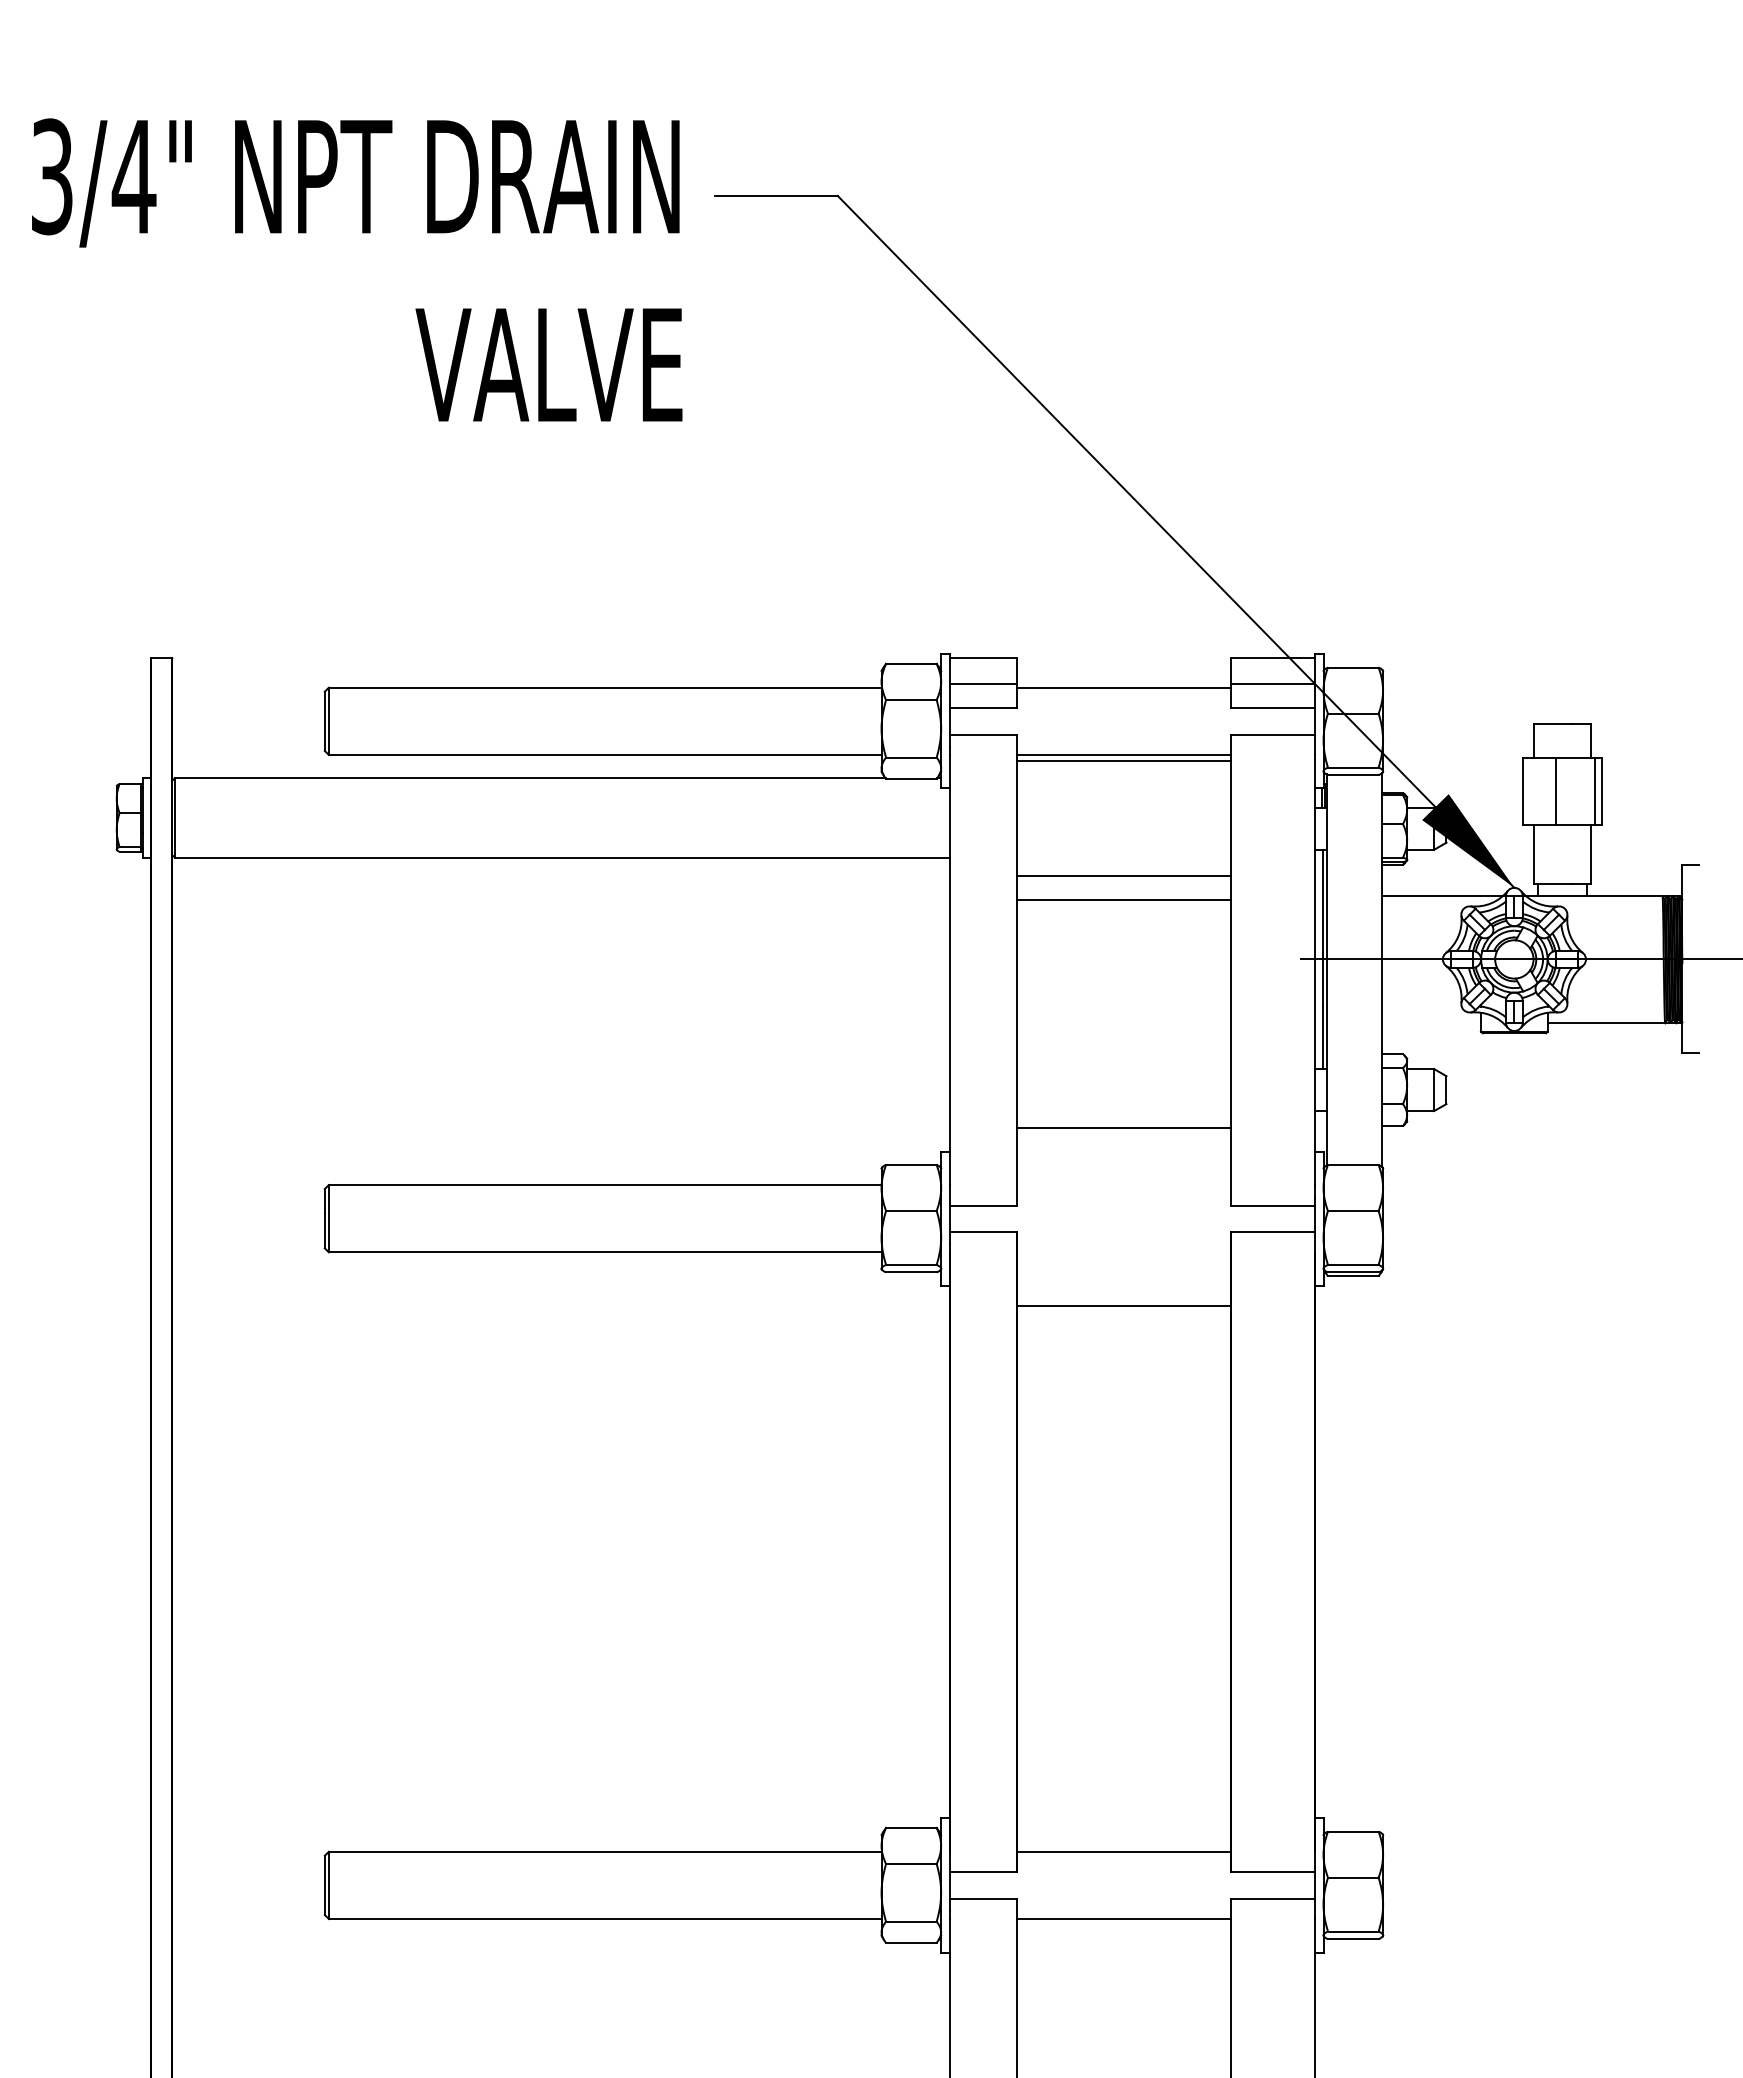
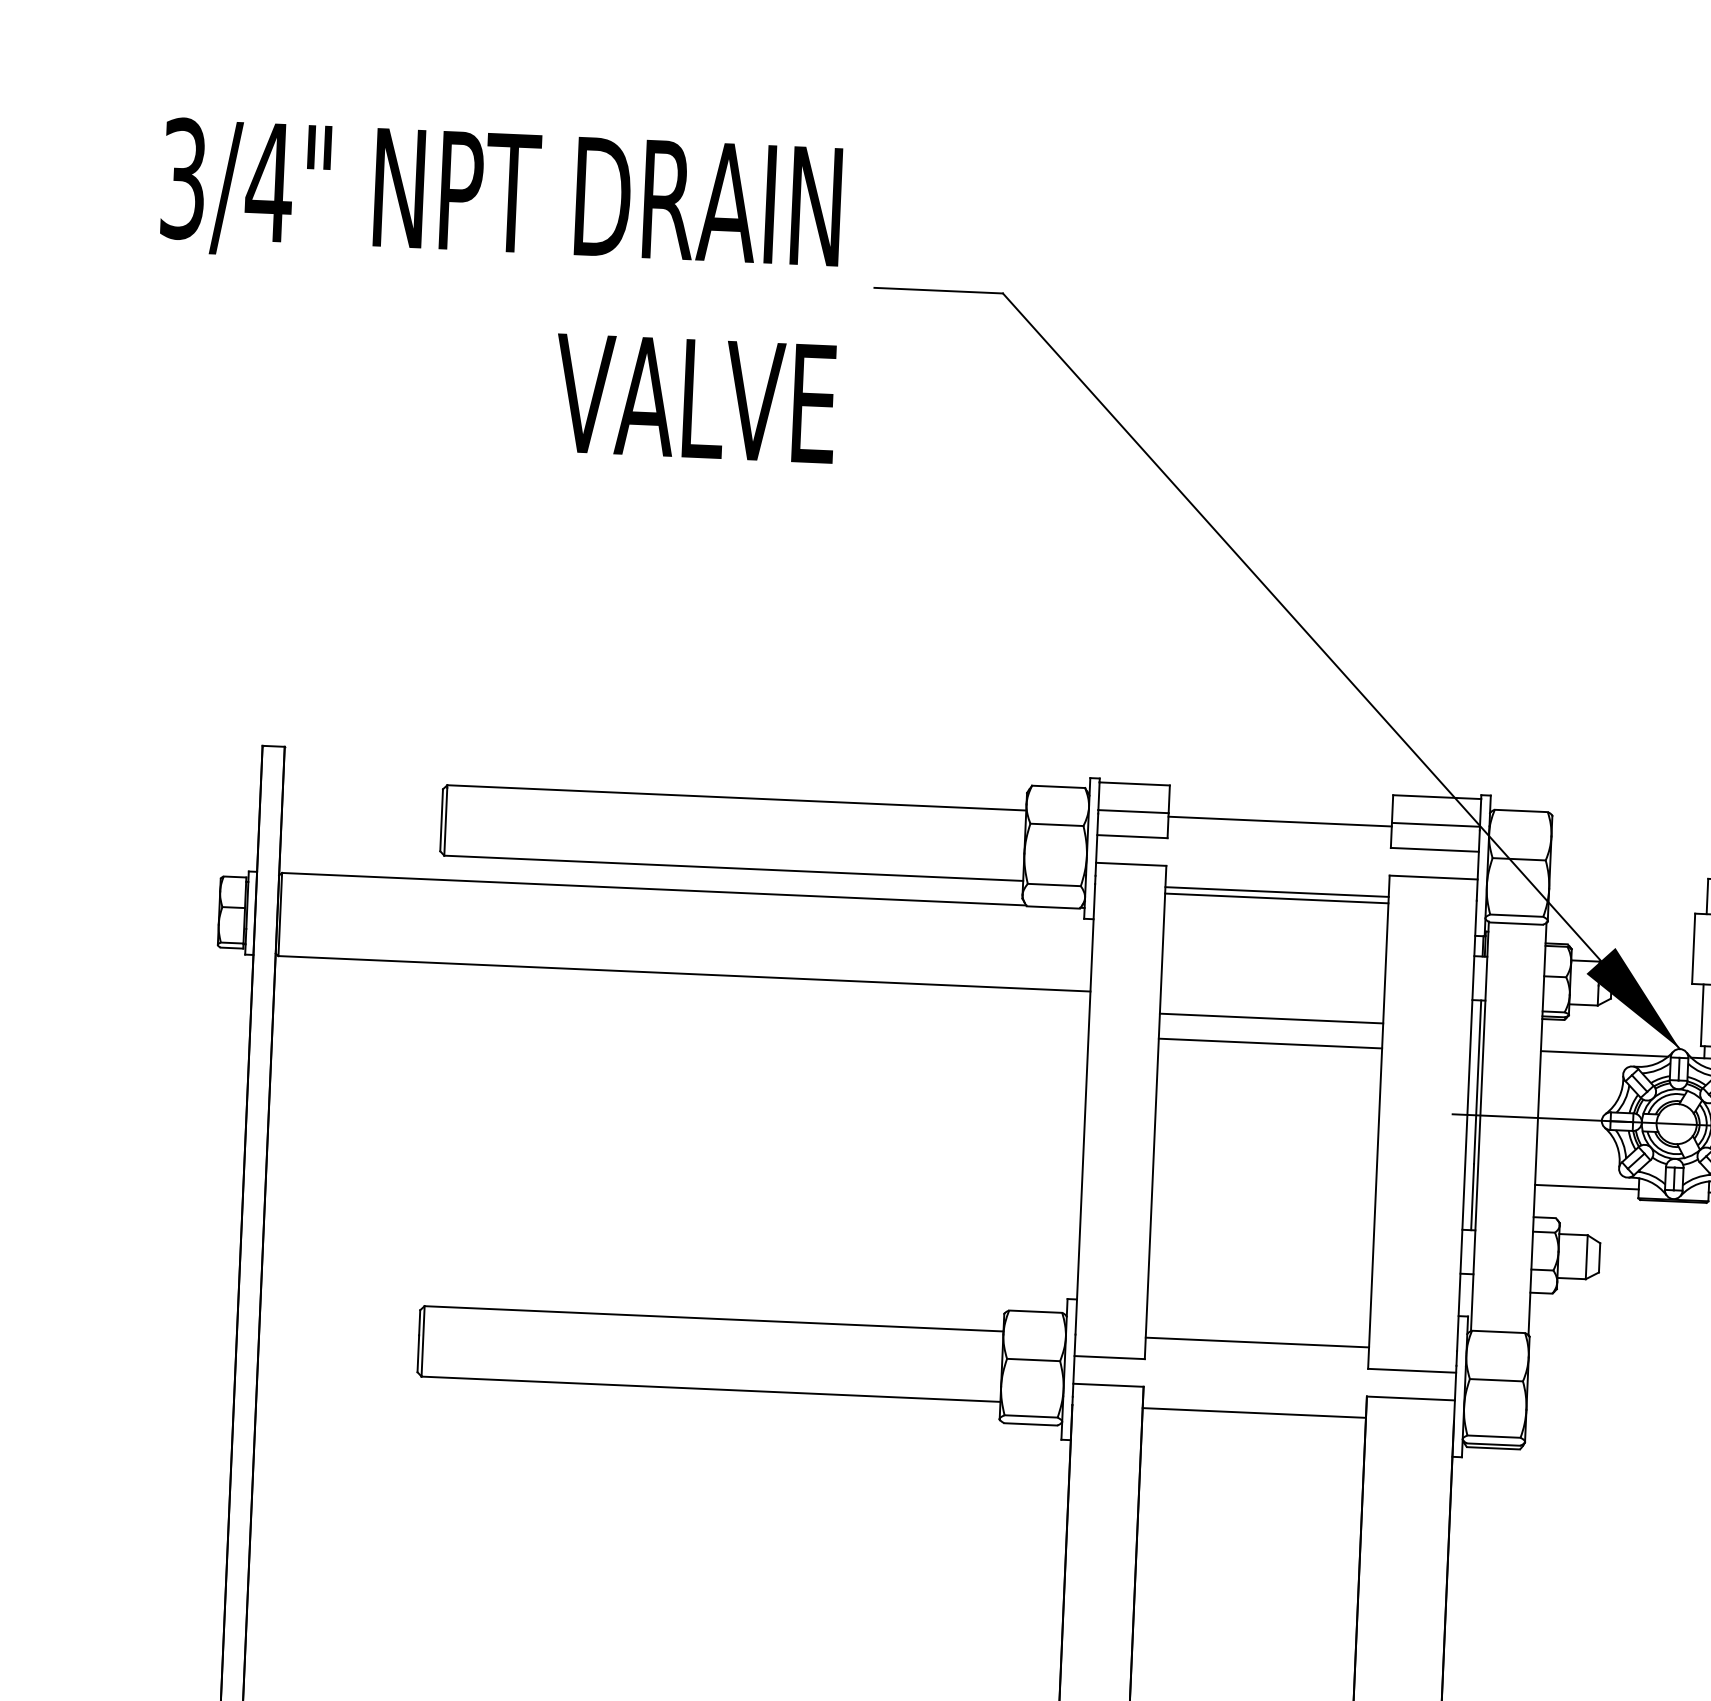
text: (357, 269) -> (499, 289), moved
line: (1430, 1023) -> (1585, 1187), added
line: (1123, 1128) -> (1256, 1342), moved
line: (1123, 1306) -> (1253, 1413), moved

